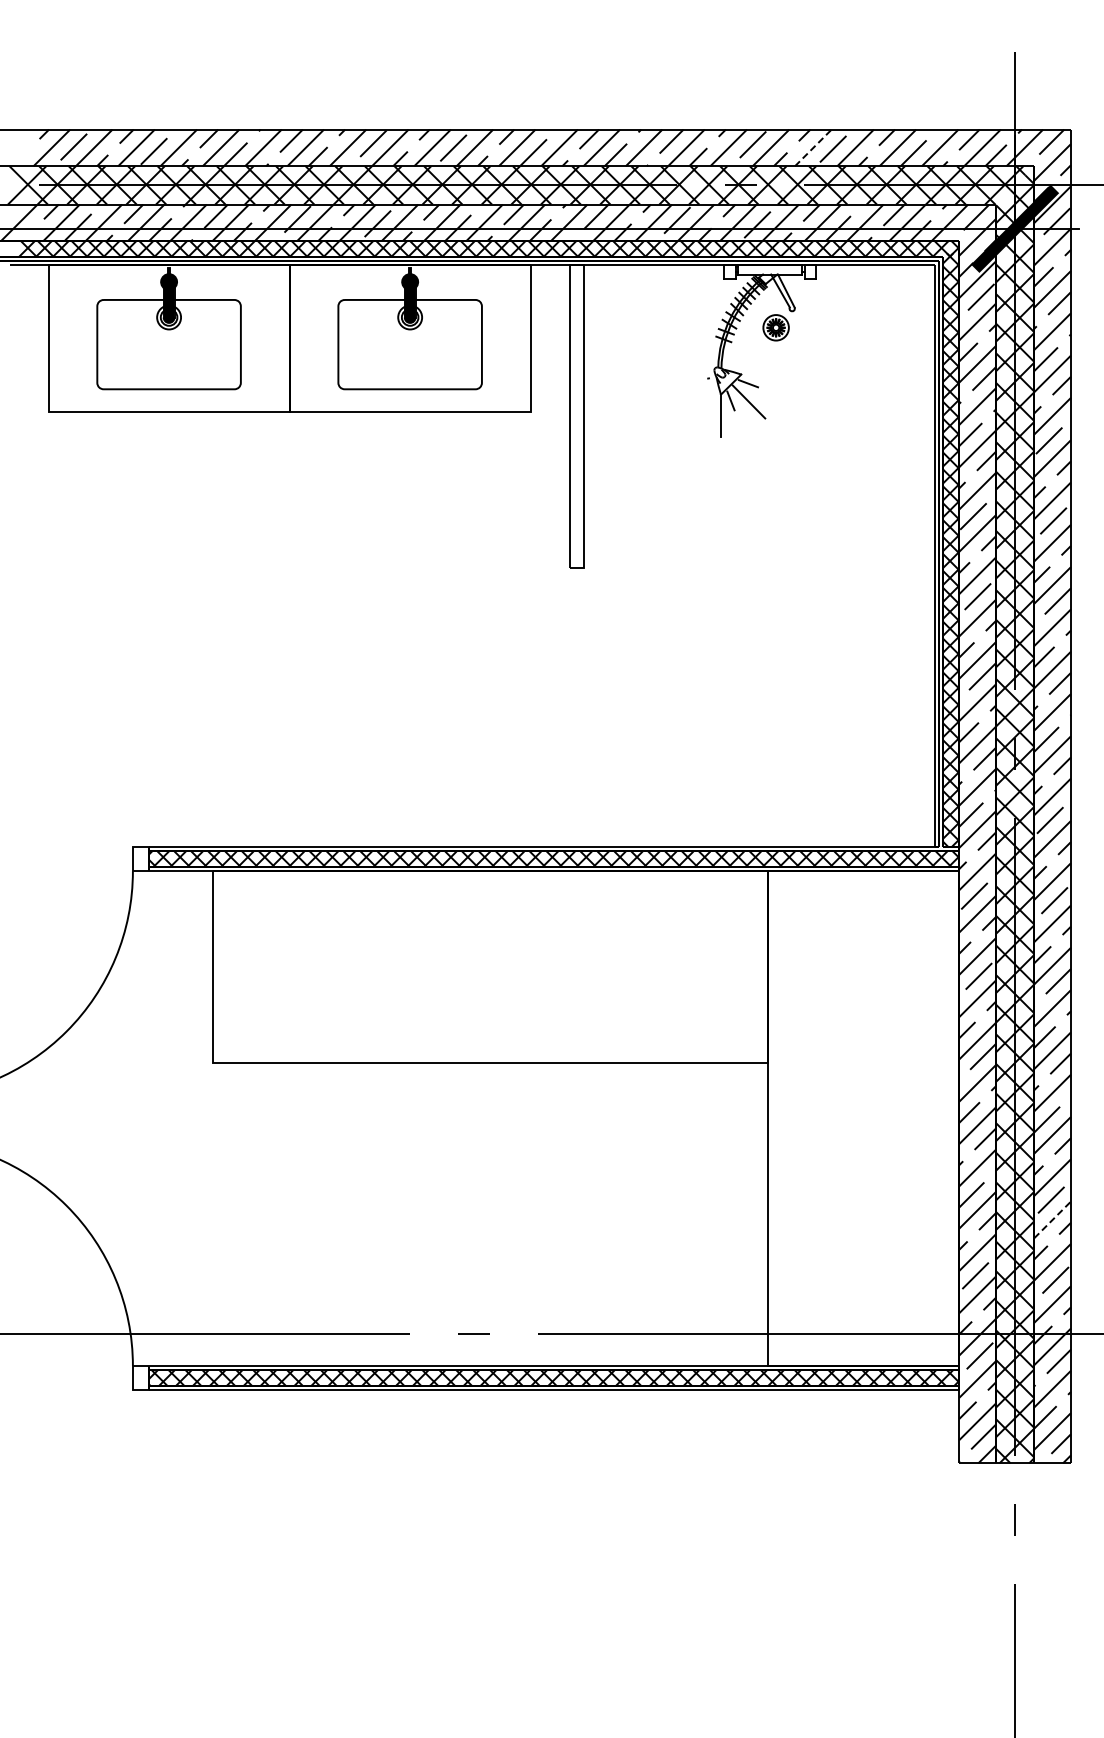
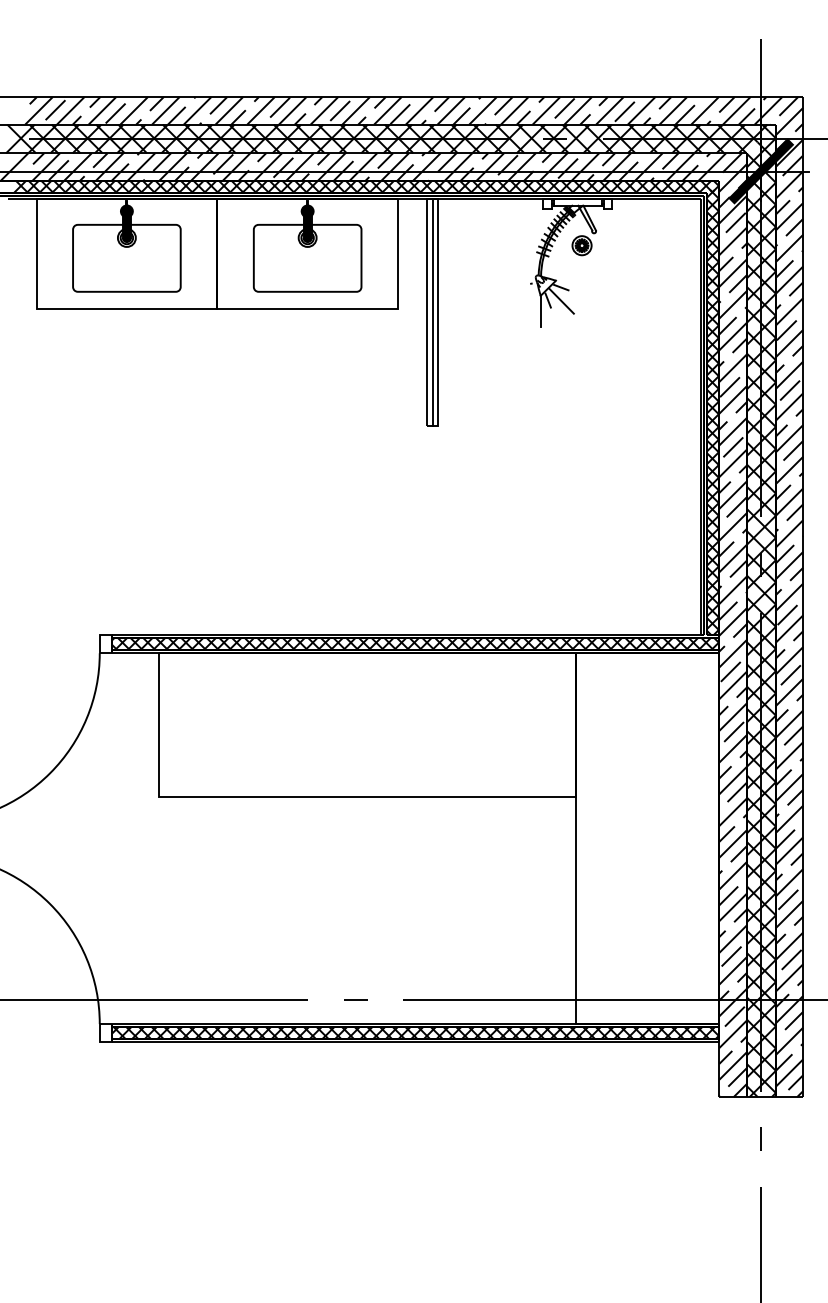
line: (813, 147) -> (610, 110), dashed -> solid
line: (577, 416) -> (433, 312), added
line: (1052, 1219) -> (789, 914), dashed -> solid

